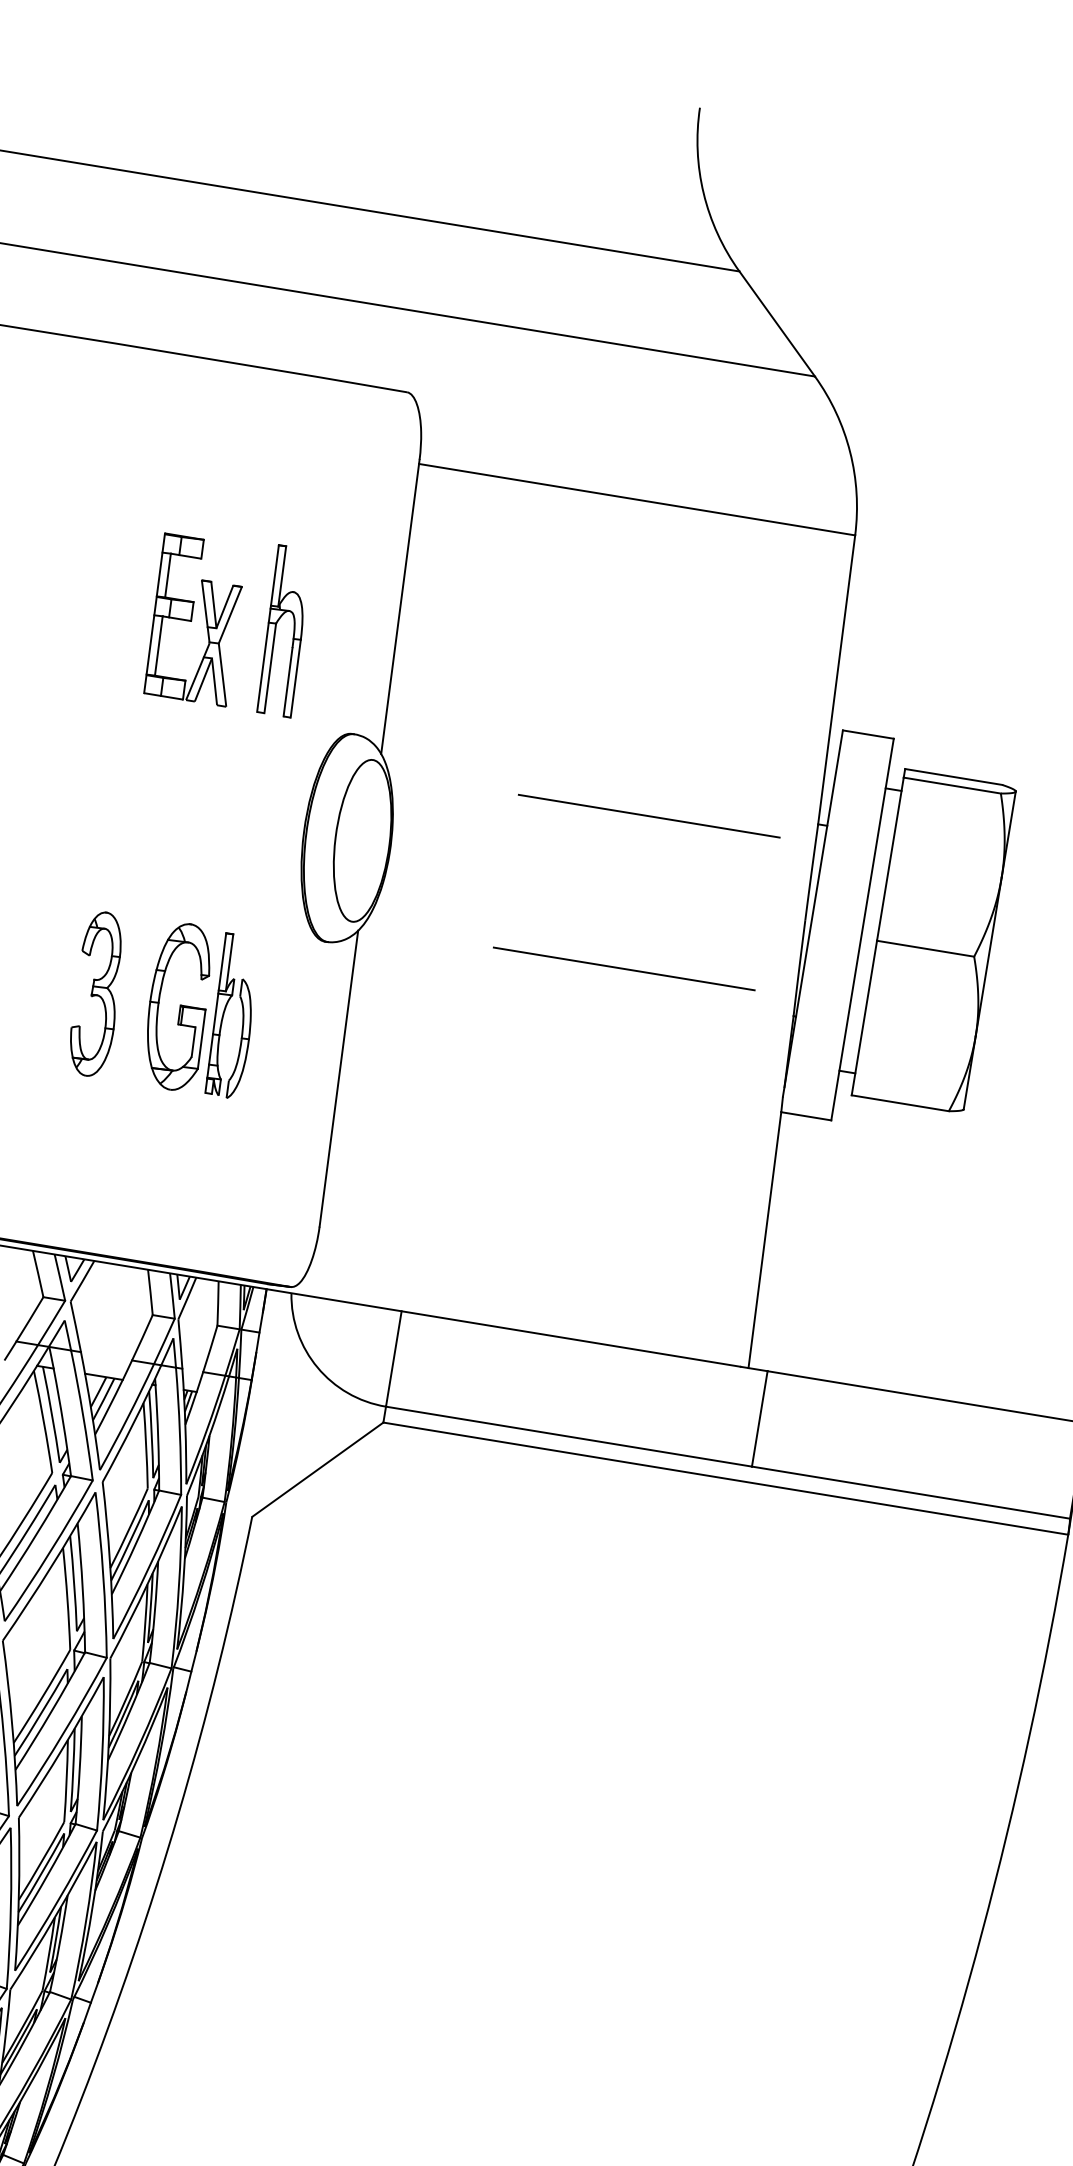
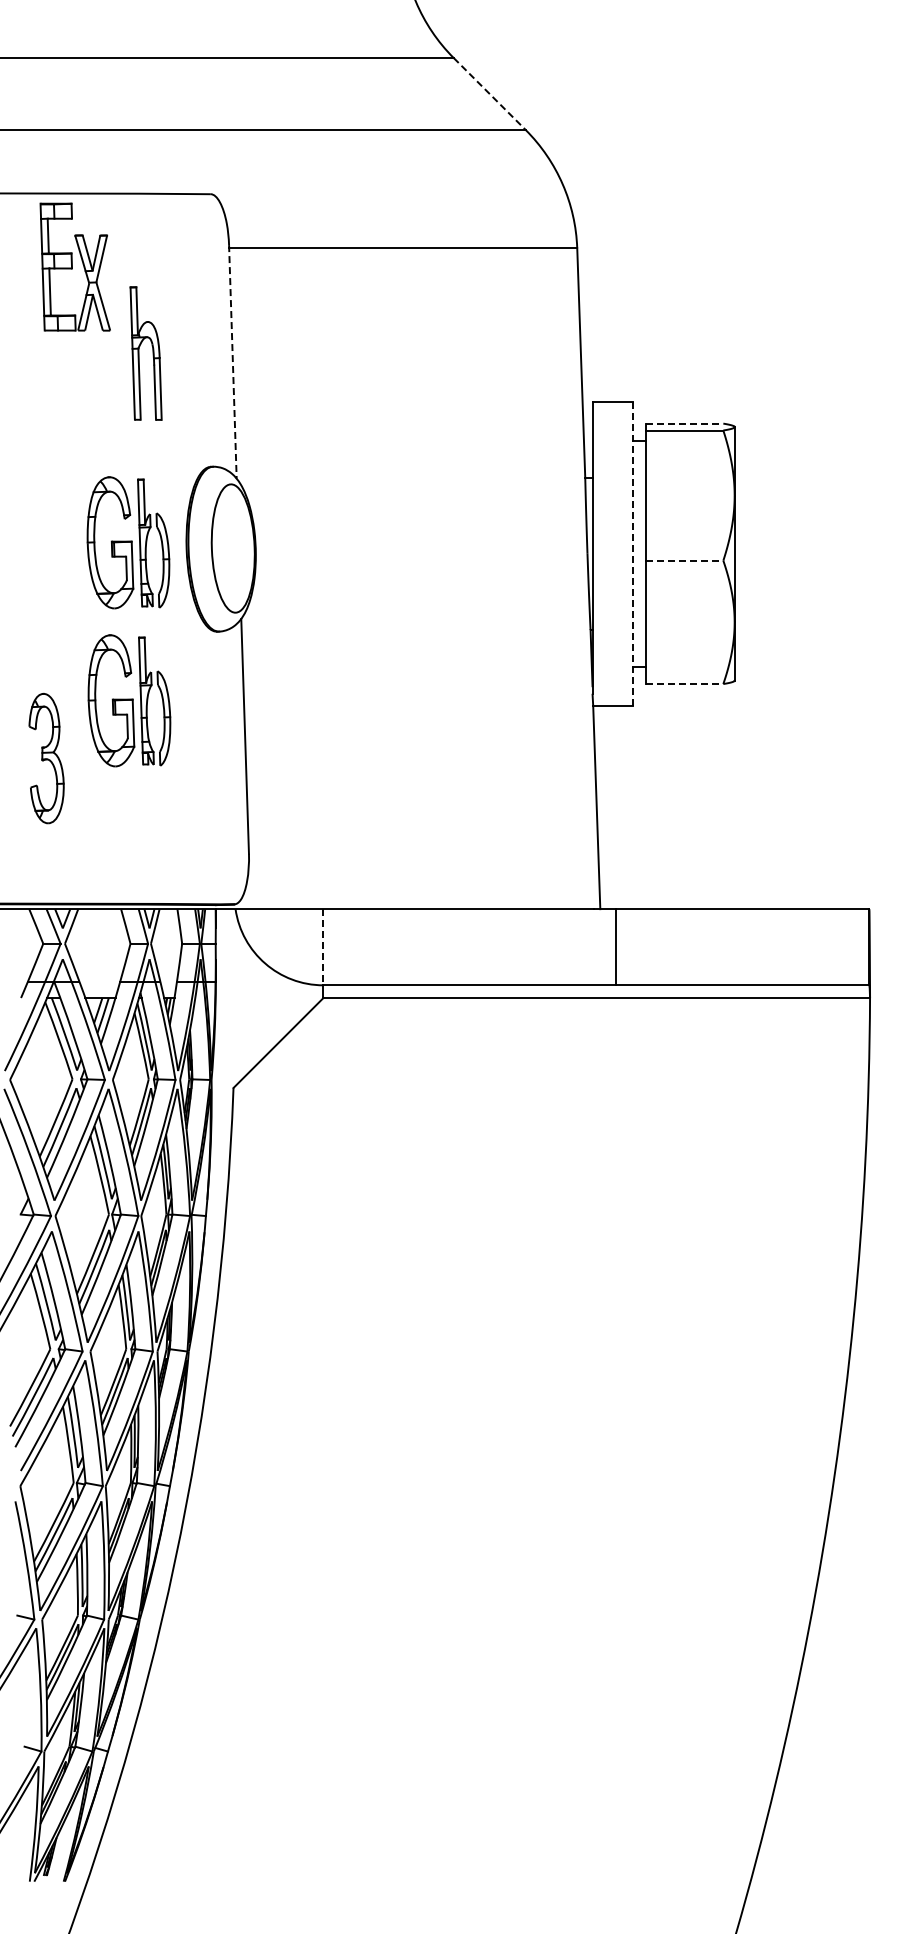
line: (776, 324) -> (489, 94), solid -> dashed
line: (400, 606) -> (232, 361), solid -> dashed
part: (194, 619) -> (74, 266), moved
part: (284, 631) -> (145, 353), moved
line: (953, 776) -> (684, 423), solid -> dashed
part: (232, 811) -> (128, 542), added
line: (648, 815) -> (452, 492), removed
line: (862, 930) -> (633, 554), solid -> dashed
line: (925, 948) -> (684, 560), solid -> dashed
line: (623, 968) -> (452, 614), removed
part: (97, 994) -> (46, 758), moved
line: (900, 1103) -> (684, 684), solid -> dashed
line: (393, 1359) -> (323, 947), solid -> dashed

